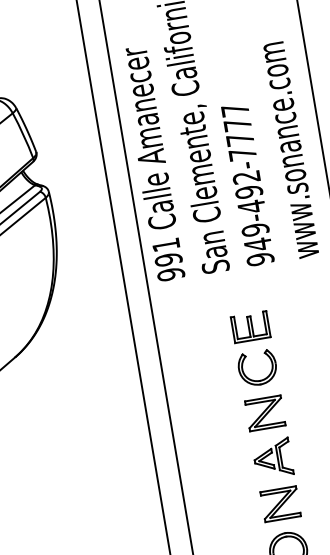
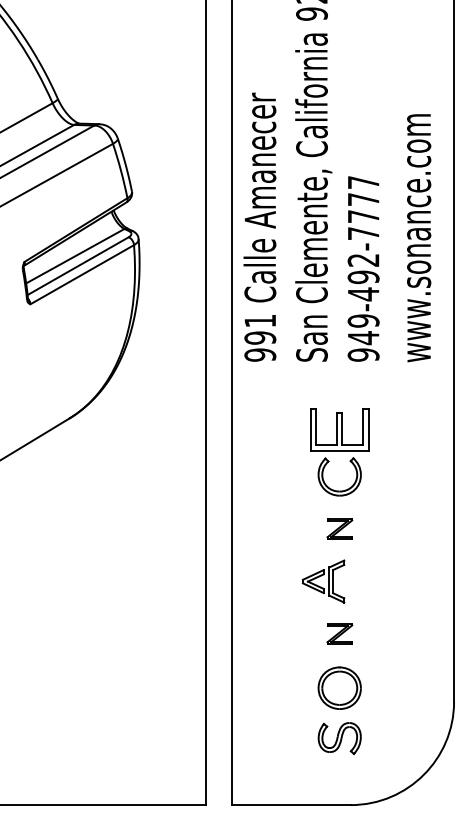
part: (250, 326) -> (339, 428), size x1.4
part: (265, 412) -> (339, 528), size x0.6
part: (272, 458) -> (323, 581), moved
part: (280, 503) -> (339, 633), size x0.6

